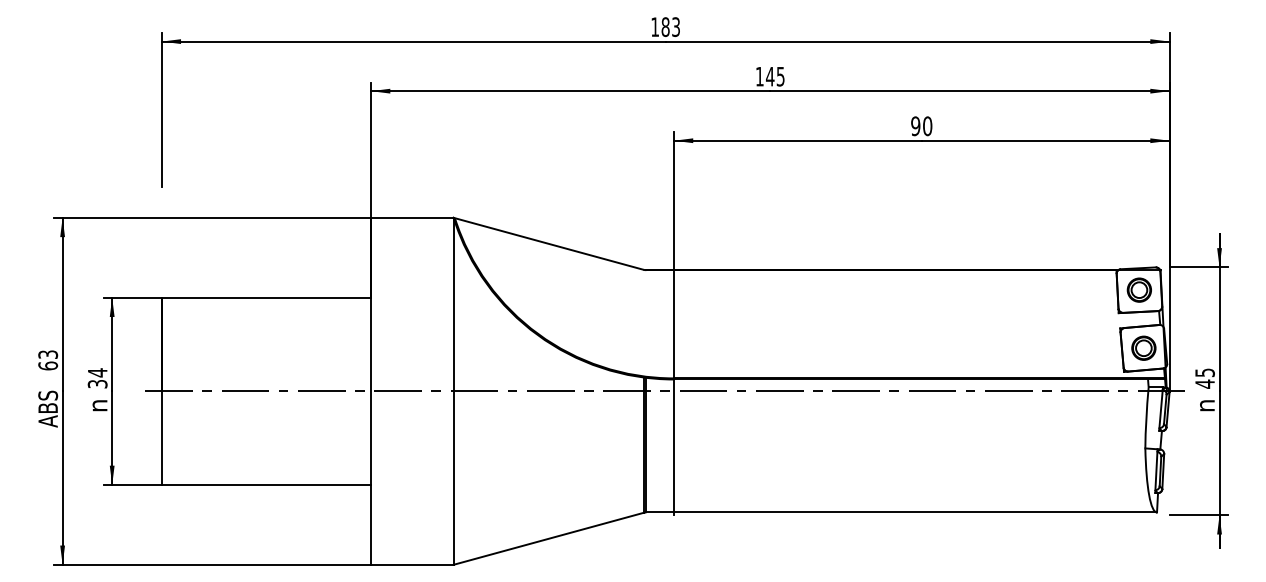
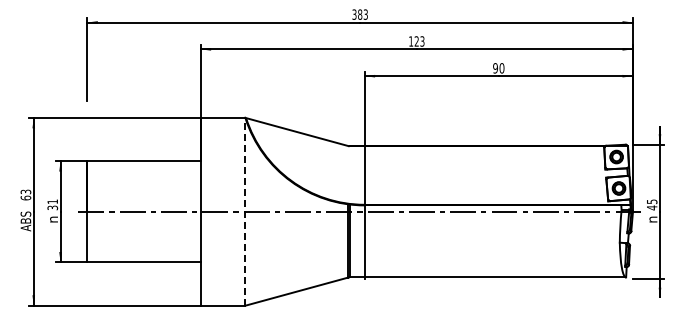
text: (655, 26) -> (354, 14), 183 -> 383
text: (775, 76) -> (419, 41), 145 -> 123
text: (97, 372) -> (52, 201), 34 -> 31
line: (453, 390) -> (245, 211), solid -> dashed

